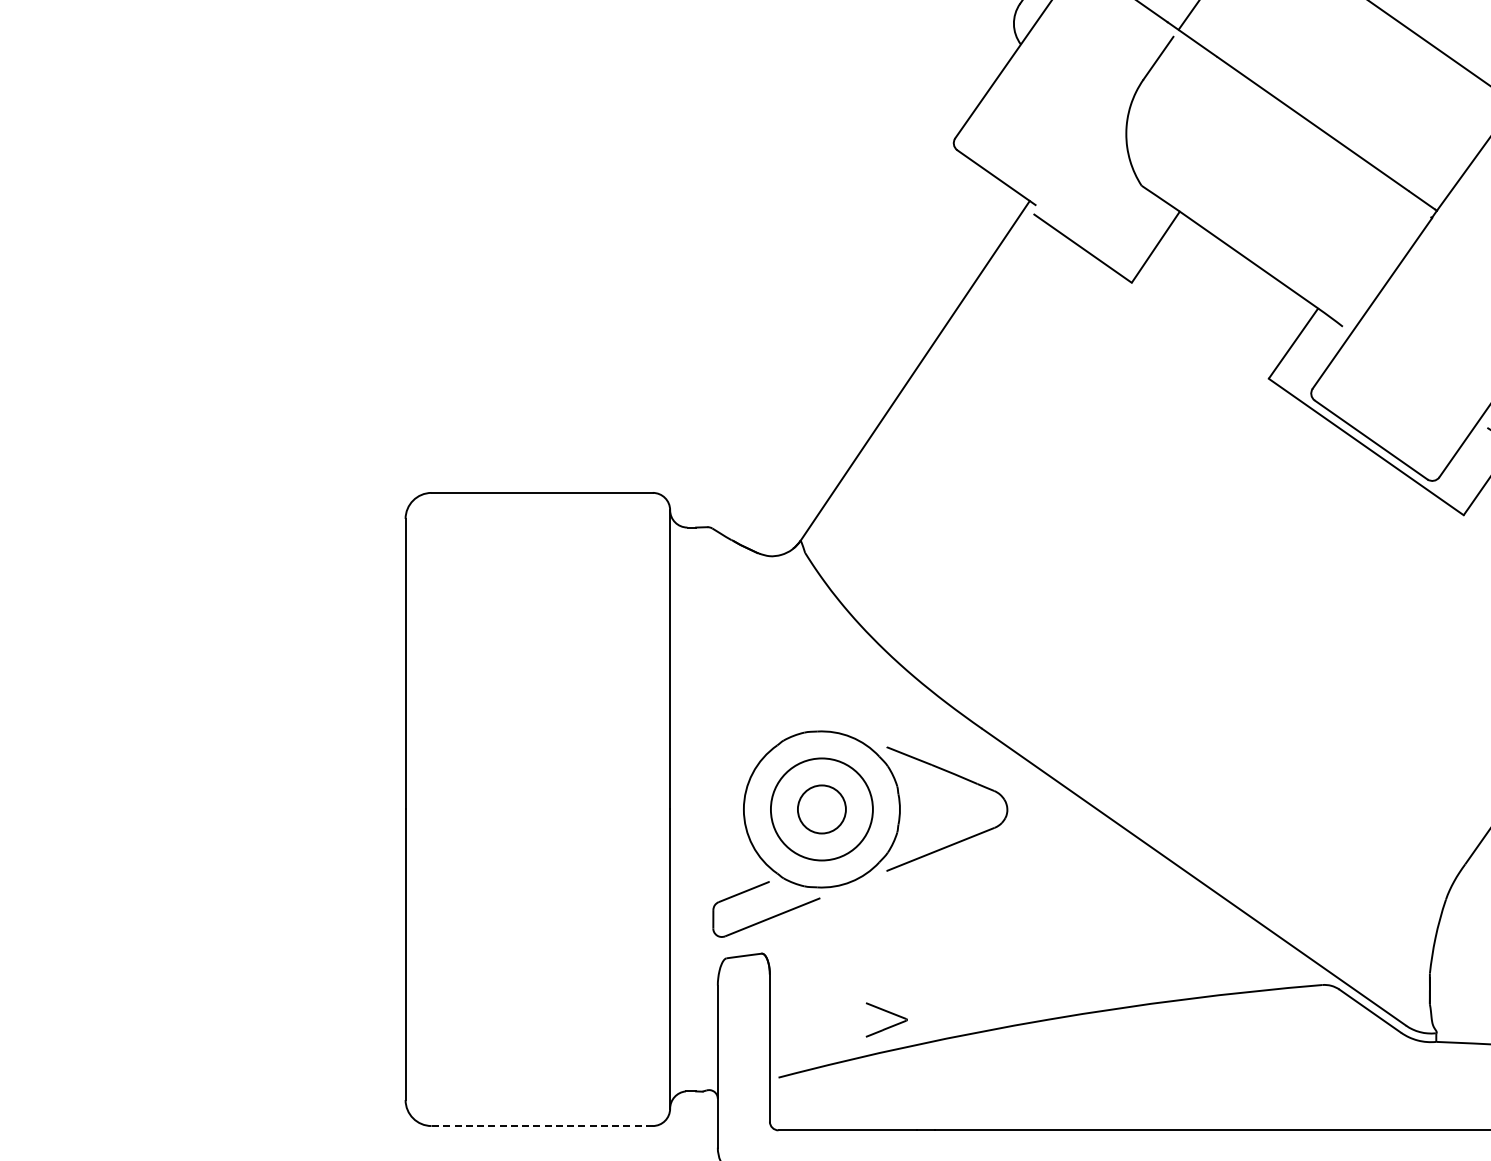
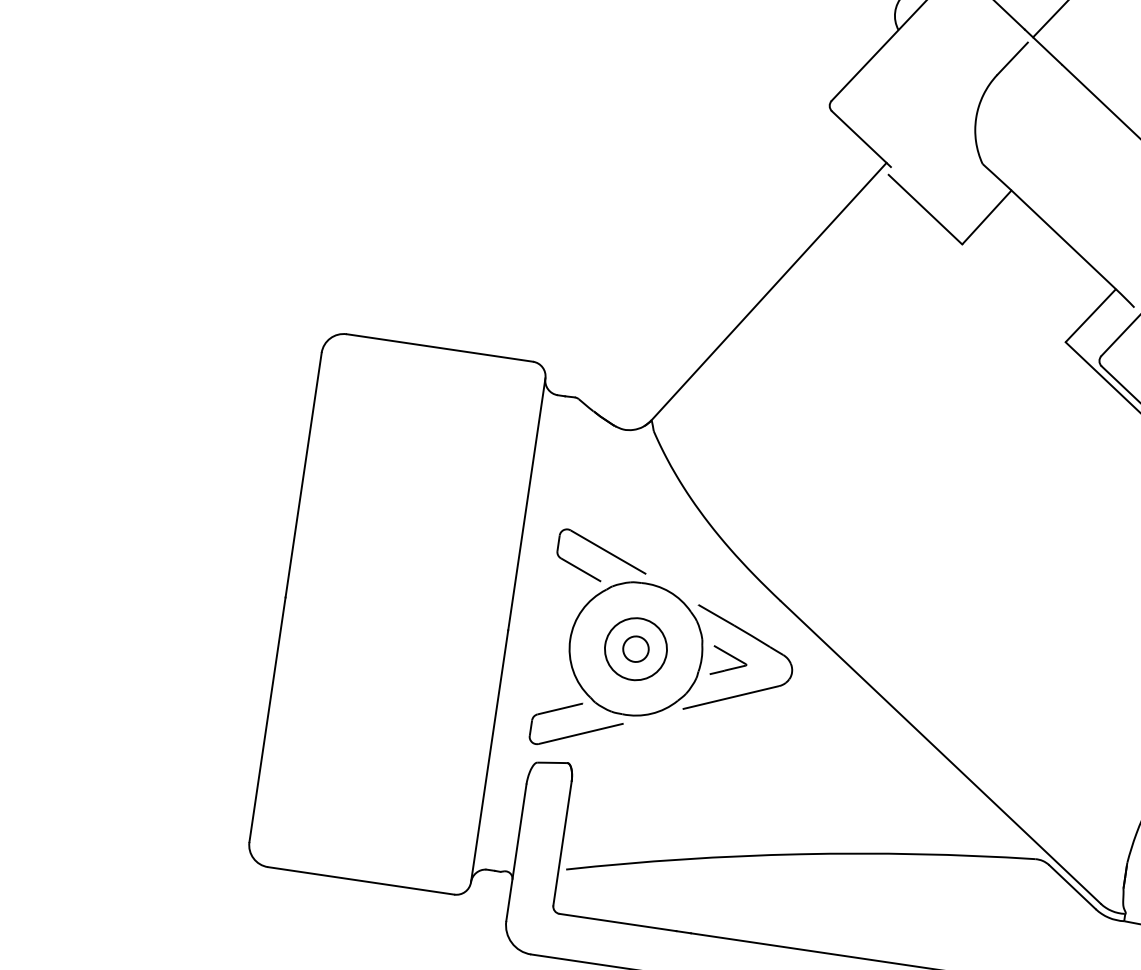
part: (770, 701) -> (606, 551), added
circle: (821, 809) -> (635, 649), size x0.62
circle: (821, 809) -> (635, 649), size x0.71
part: (889, 1013) -> (732, 657), moved
line: (542, 1126) -> (361, 881), dashed -> solid

